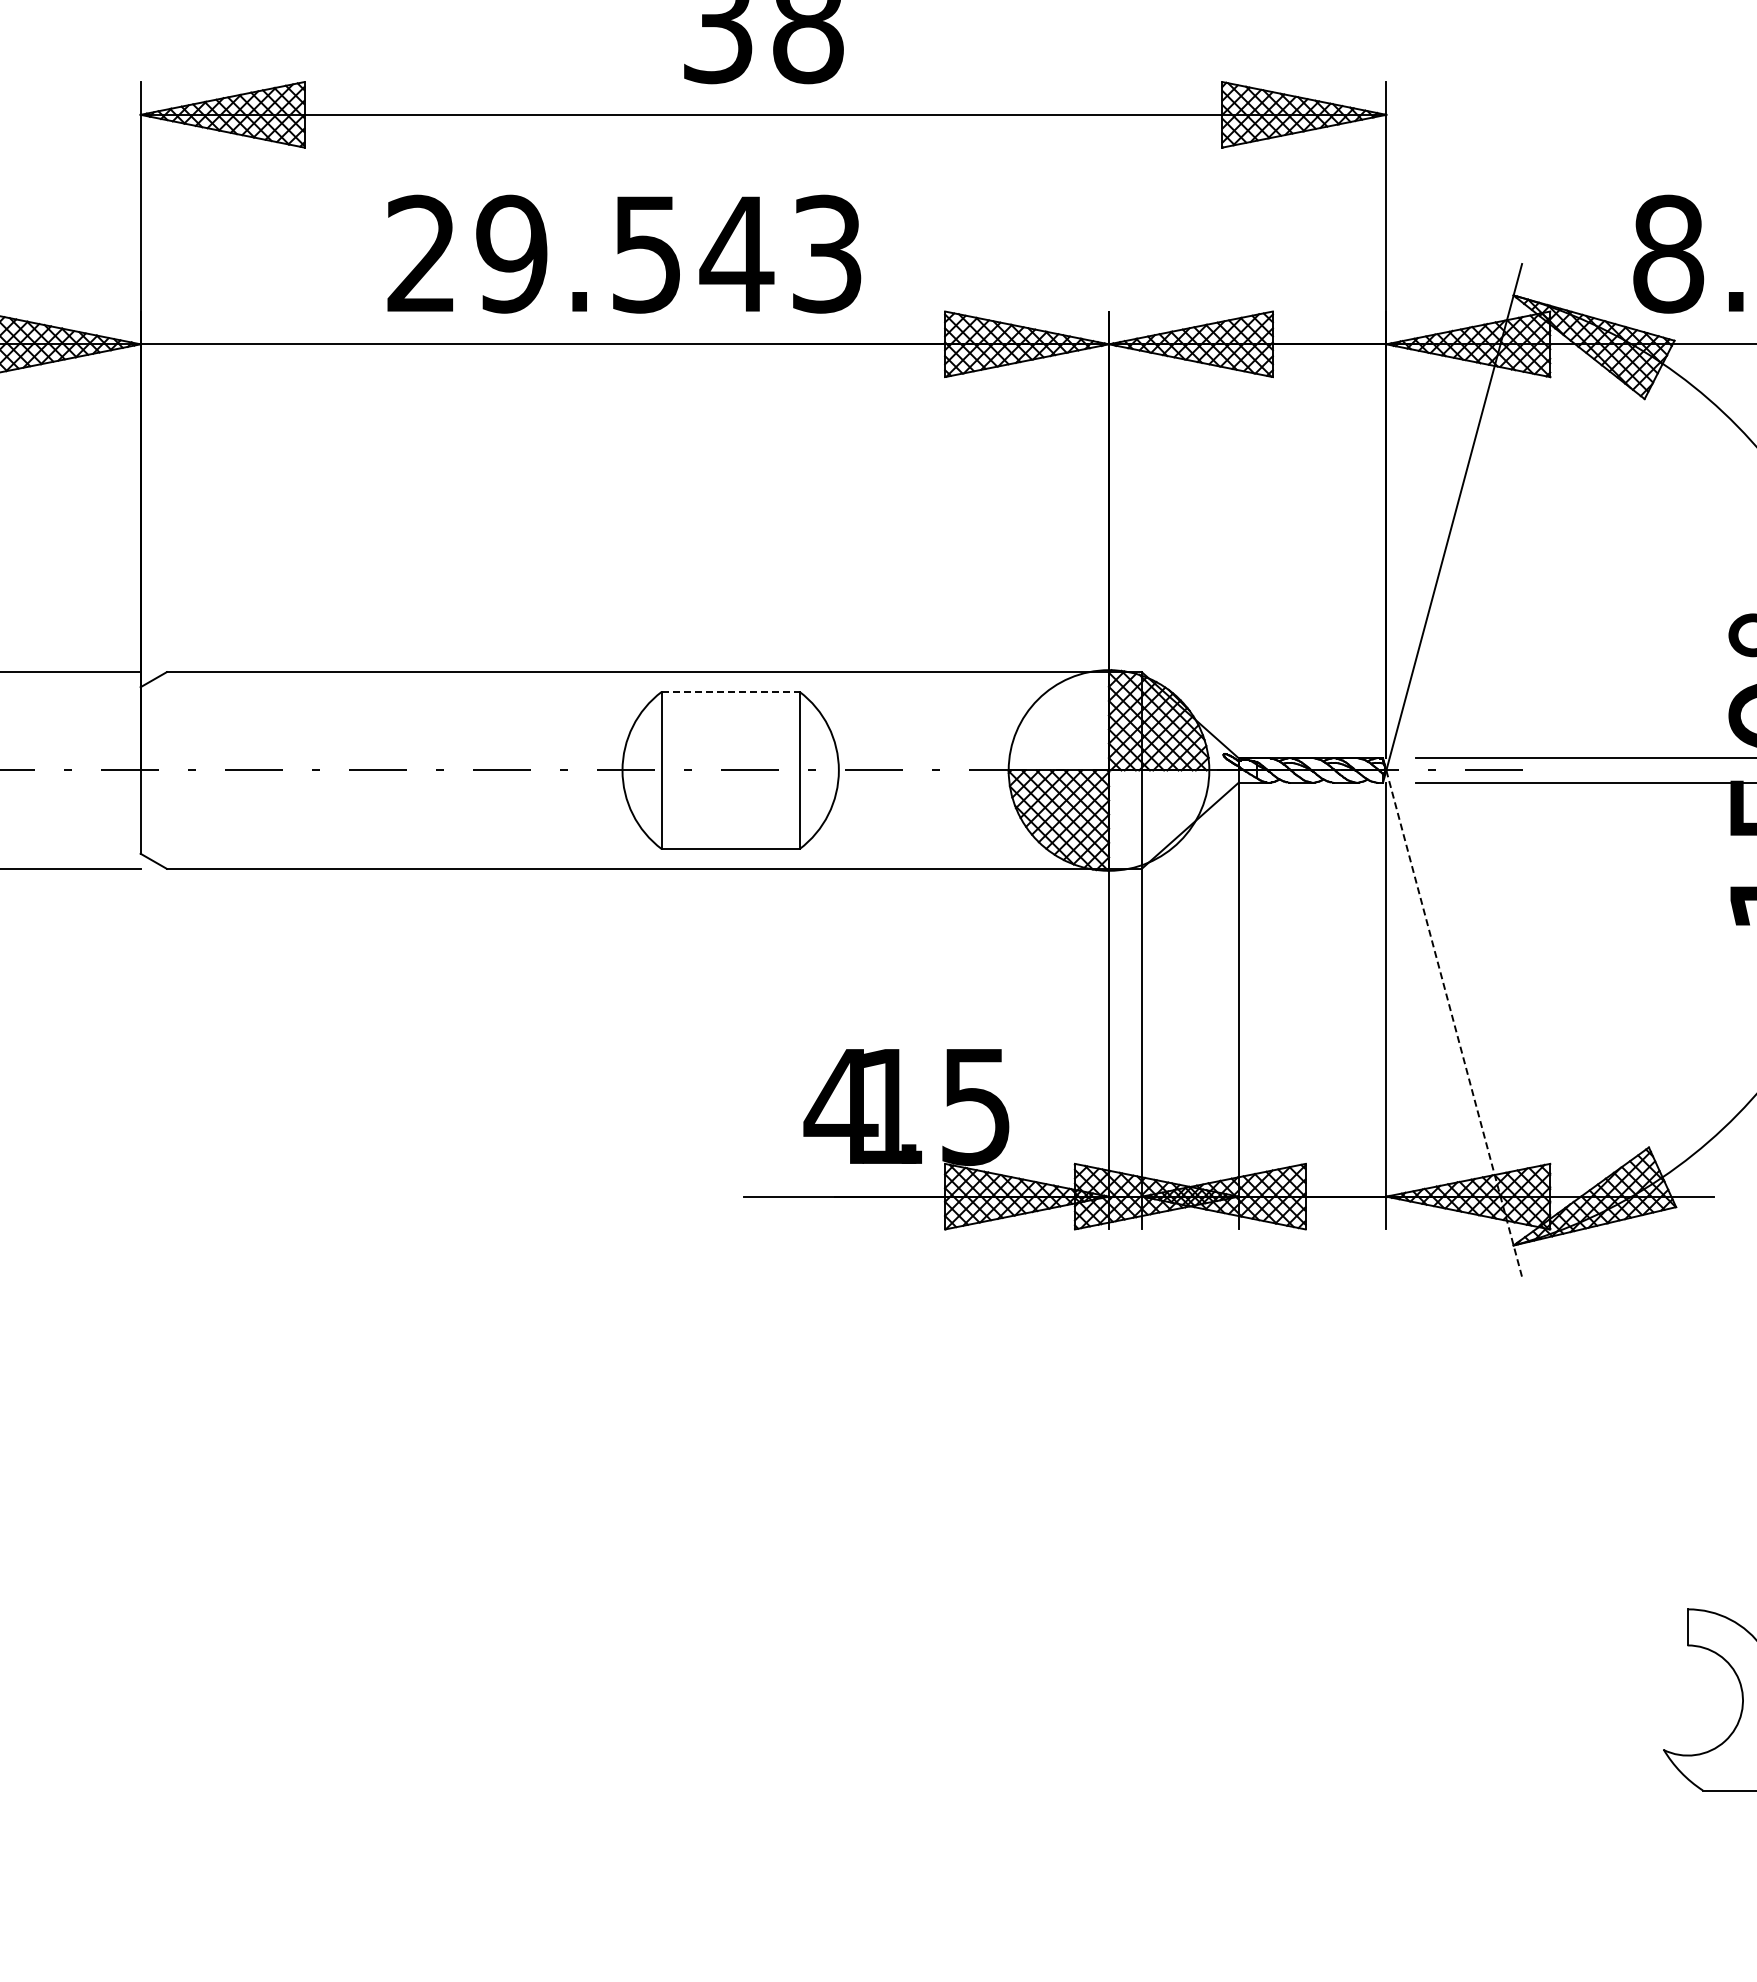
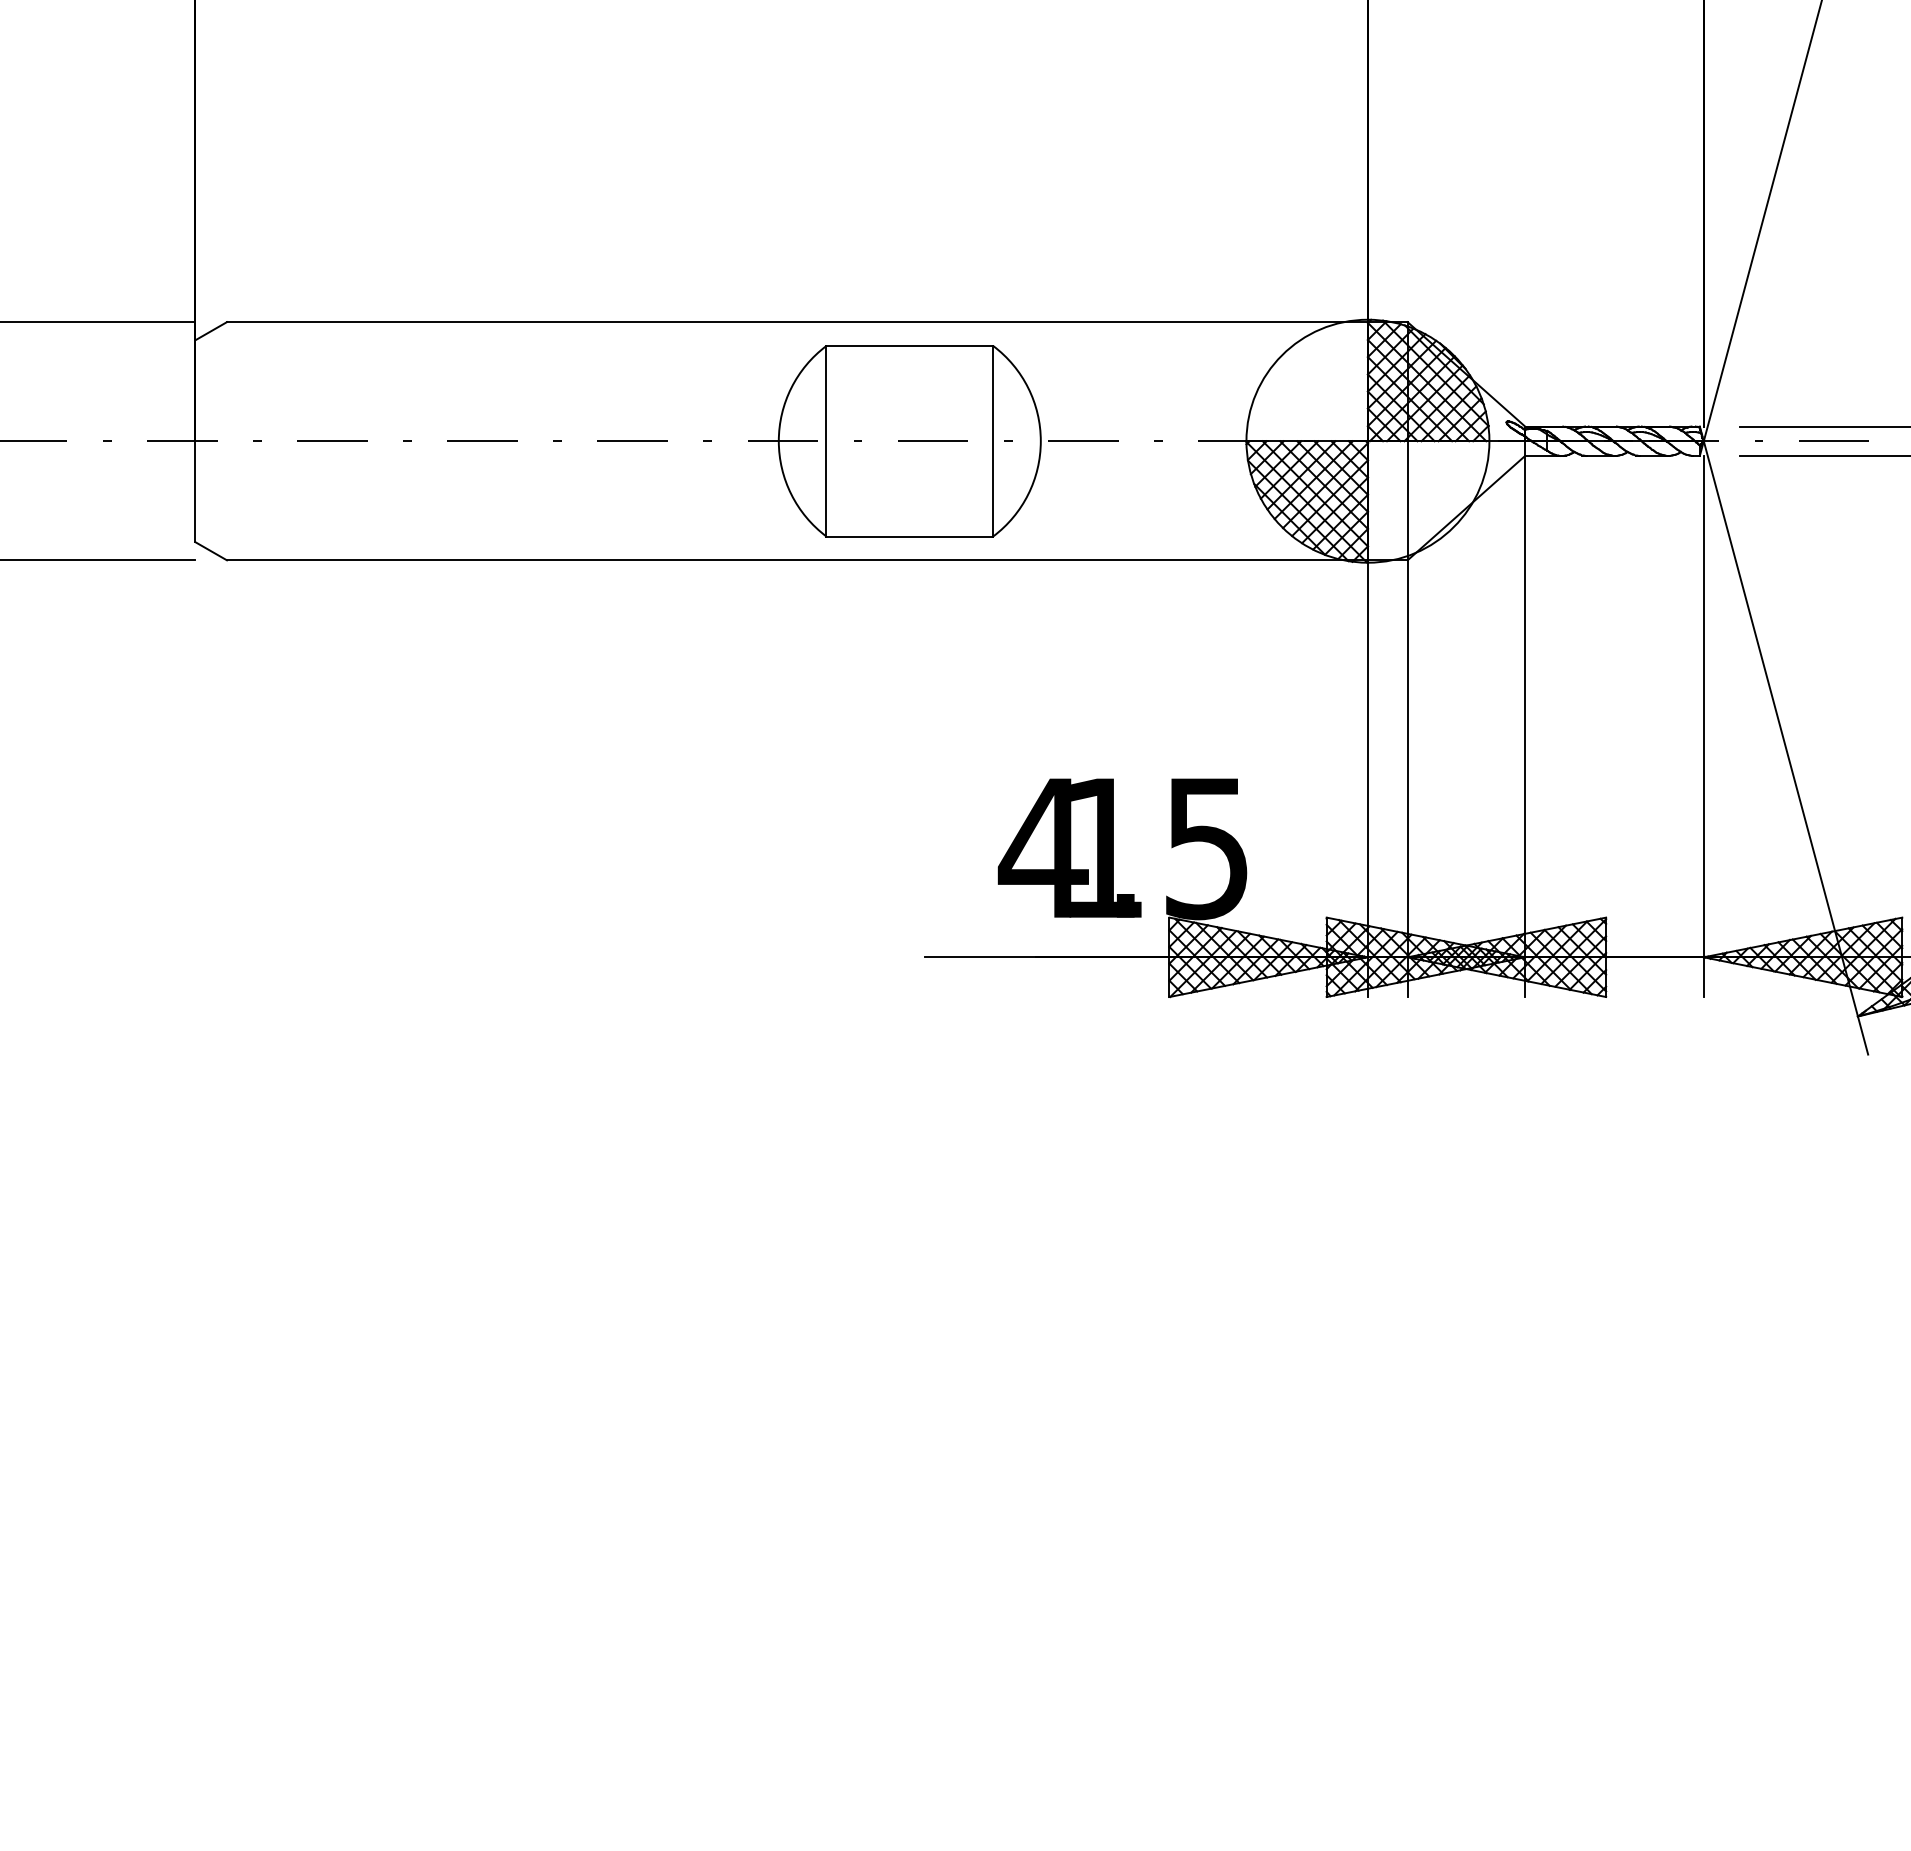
line: (730, 691) -> (909, 345), dashed -> solid
line: (1454, 1024) -> (1786, 748), dashed -> solid

